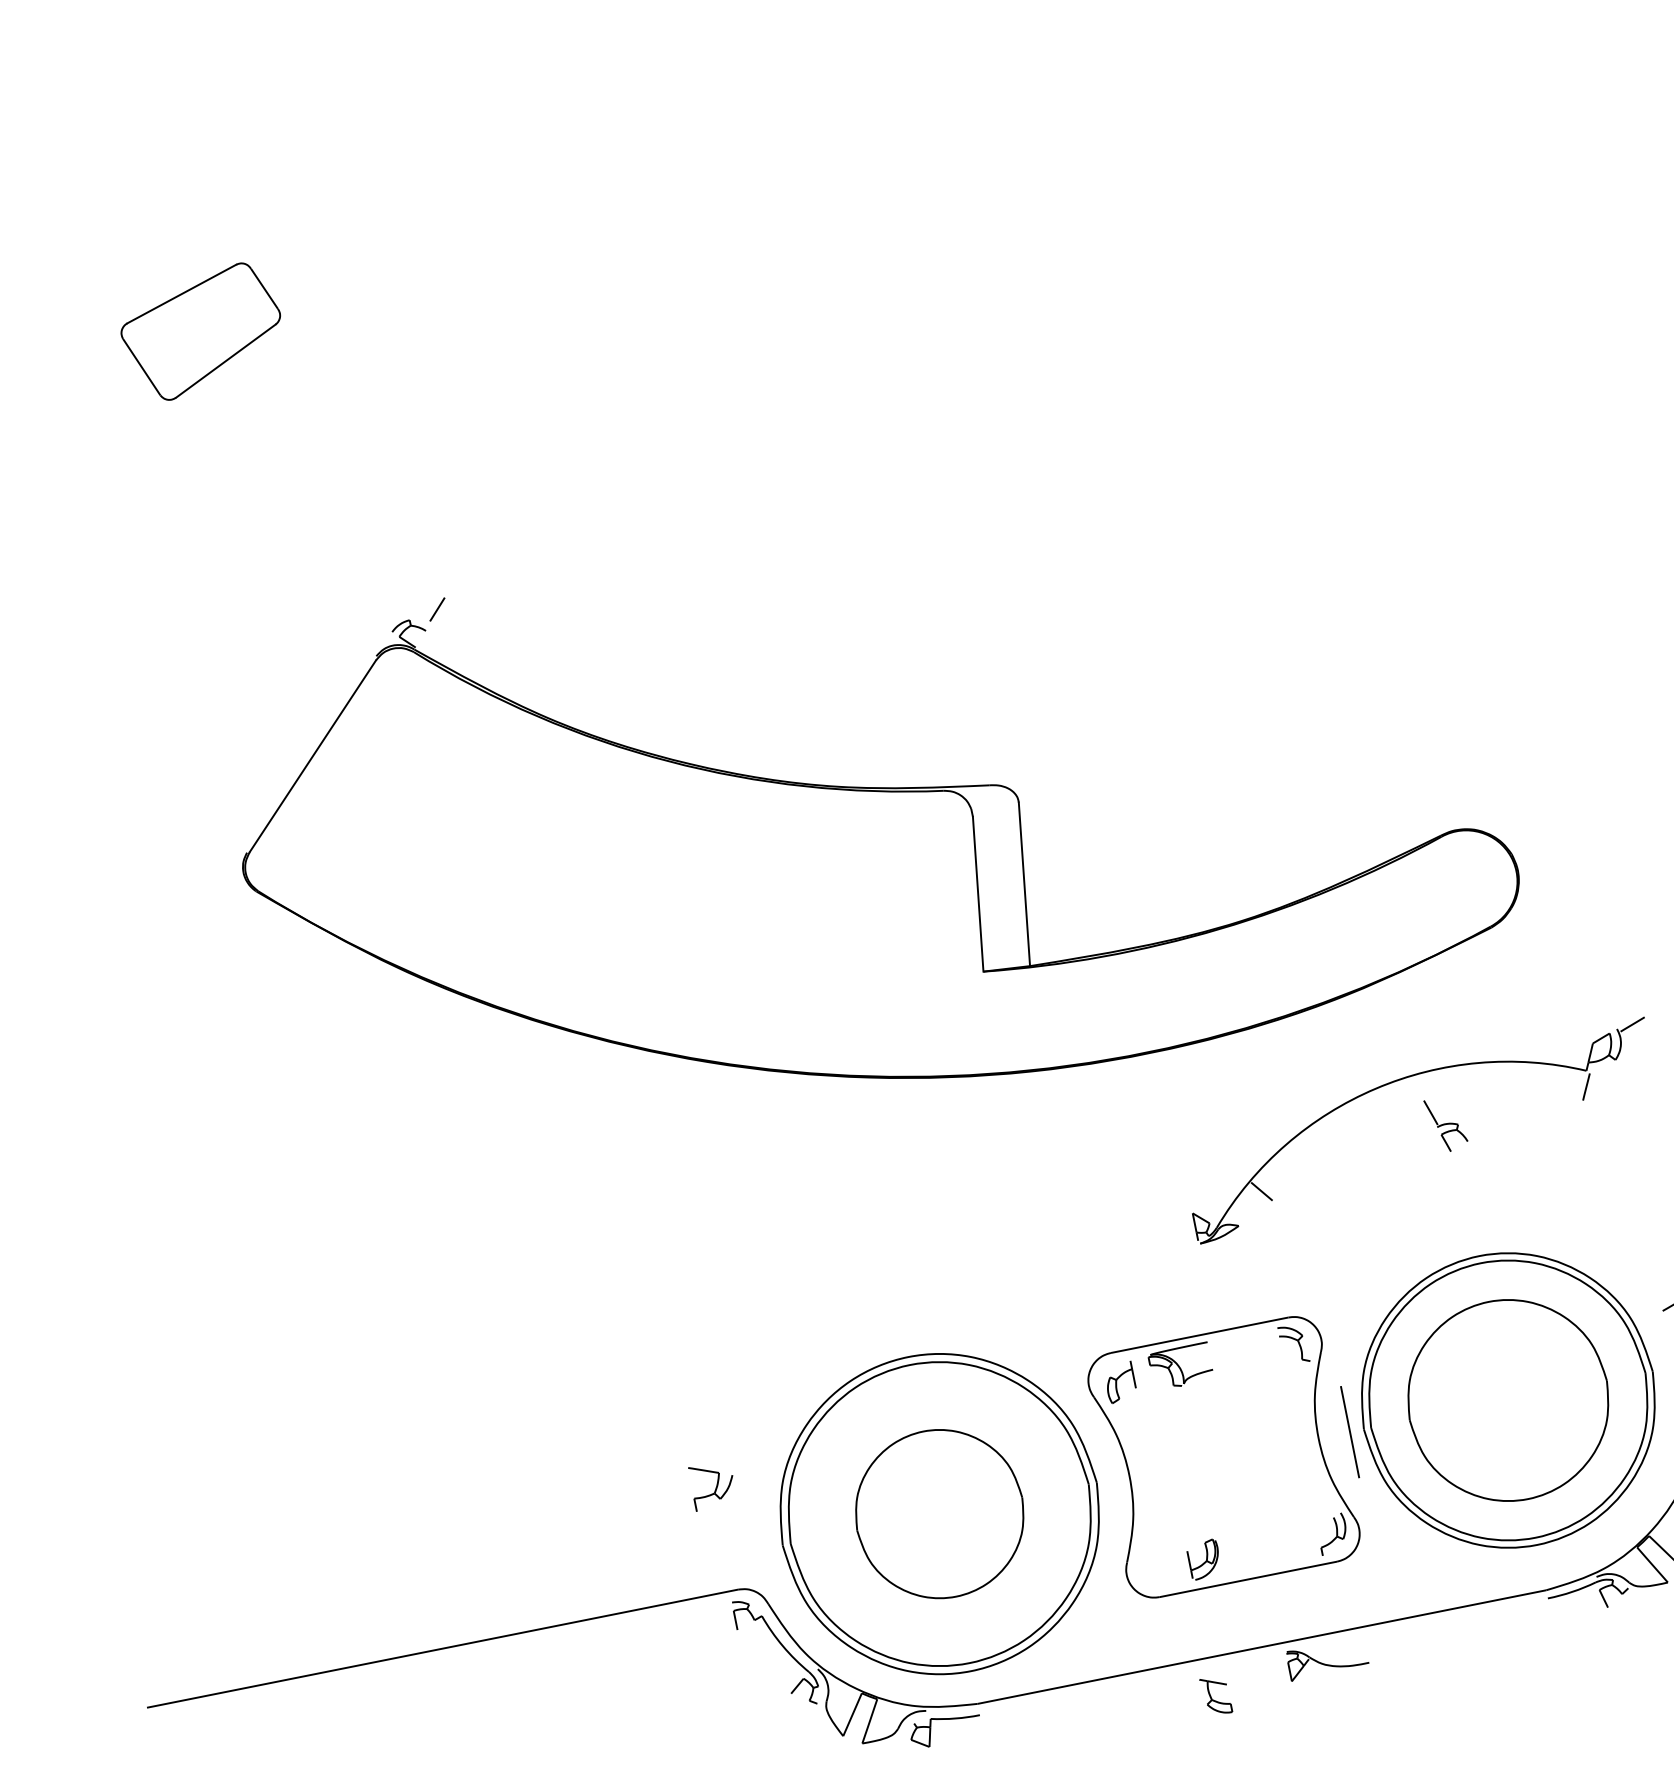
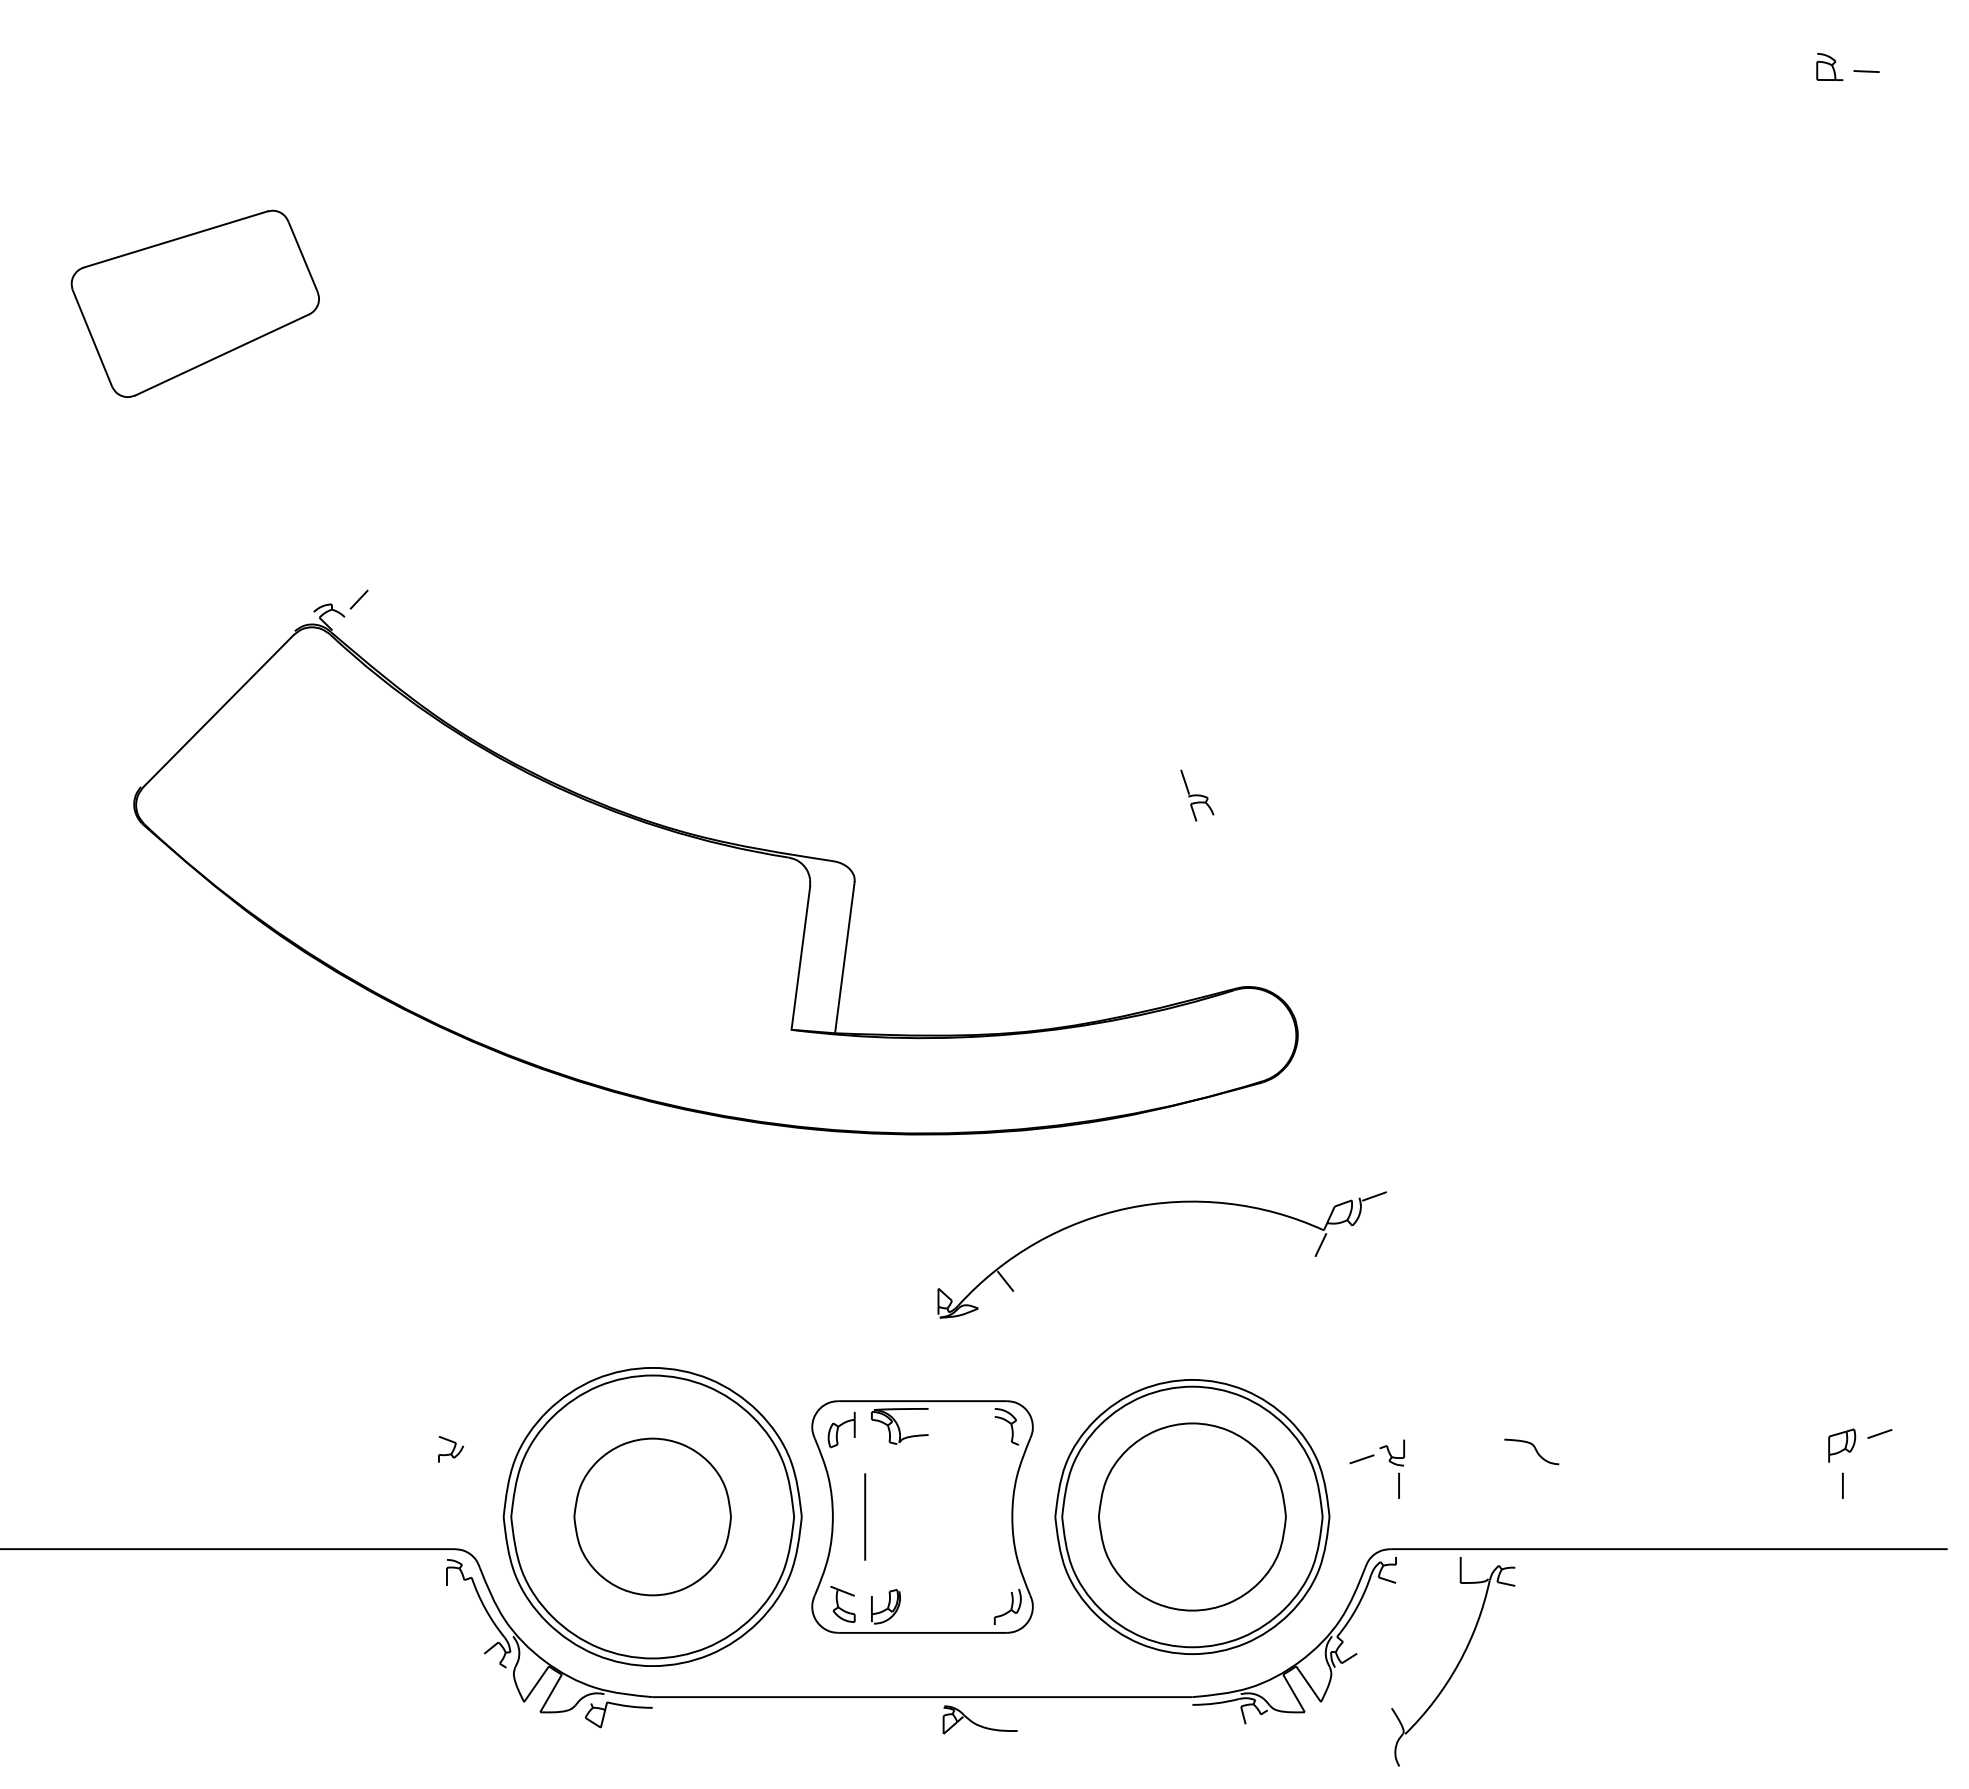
part: (201, 332) -> (194, 303), size x1.67
part: (1446, 1124) -> (1197, 795), moved
line: (1350, 1431) -> (865, 1516), moved
part: (713, 1485) -> (451, 1449), size x0.62
part: (1215, 1696) -> (842, 1604), moved

